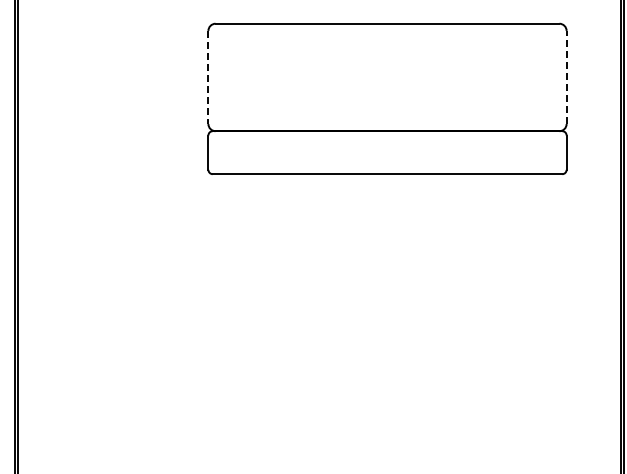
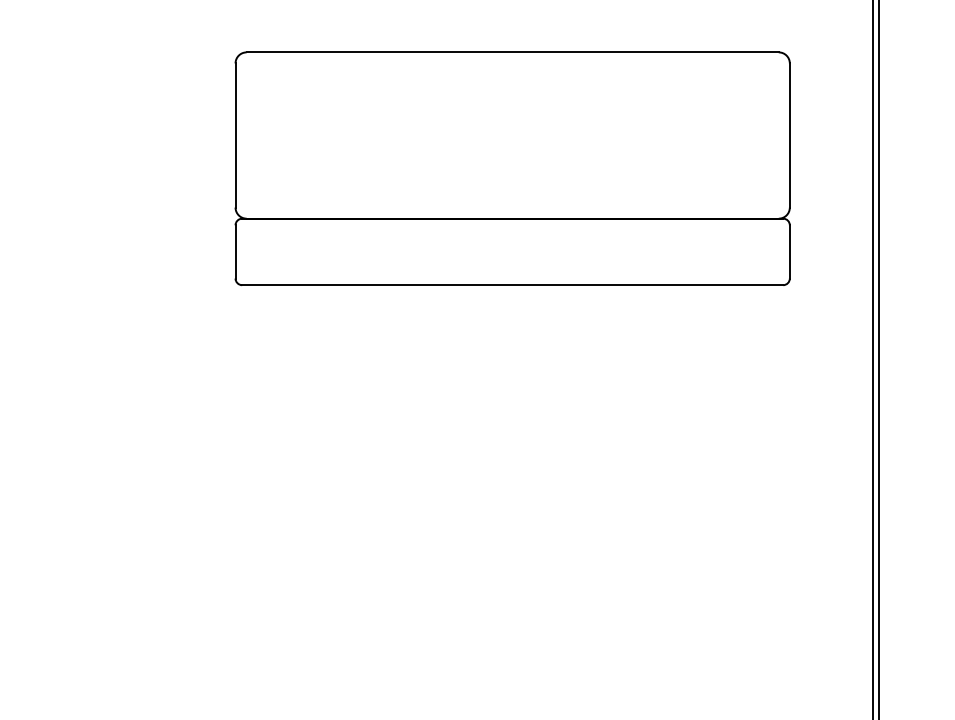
line: (208, 77) -> (235, 135), dashed -> solid
line: (566, 77) -> (789, 135), dashed -> solid

